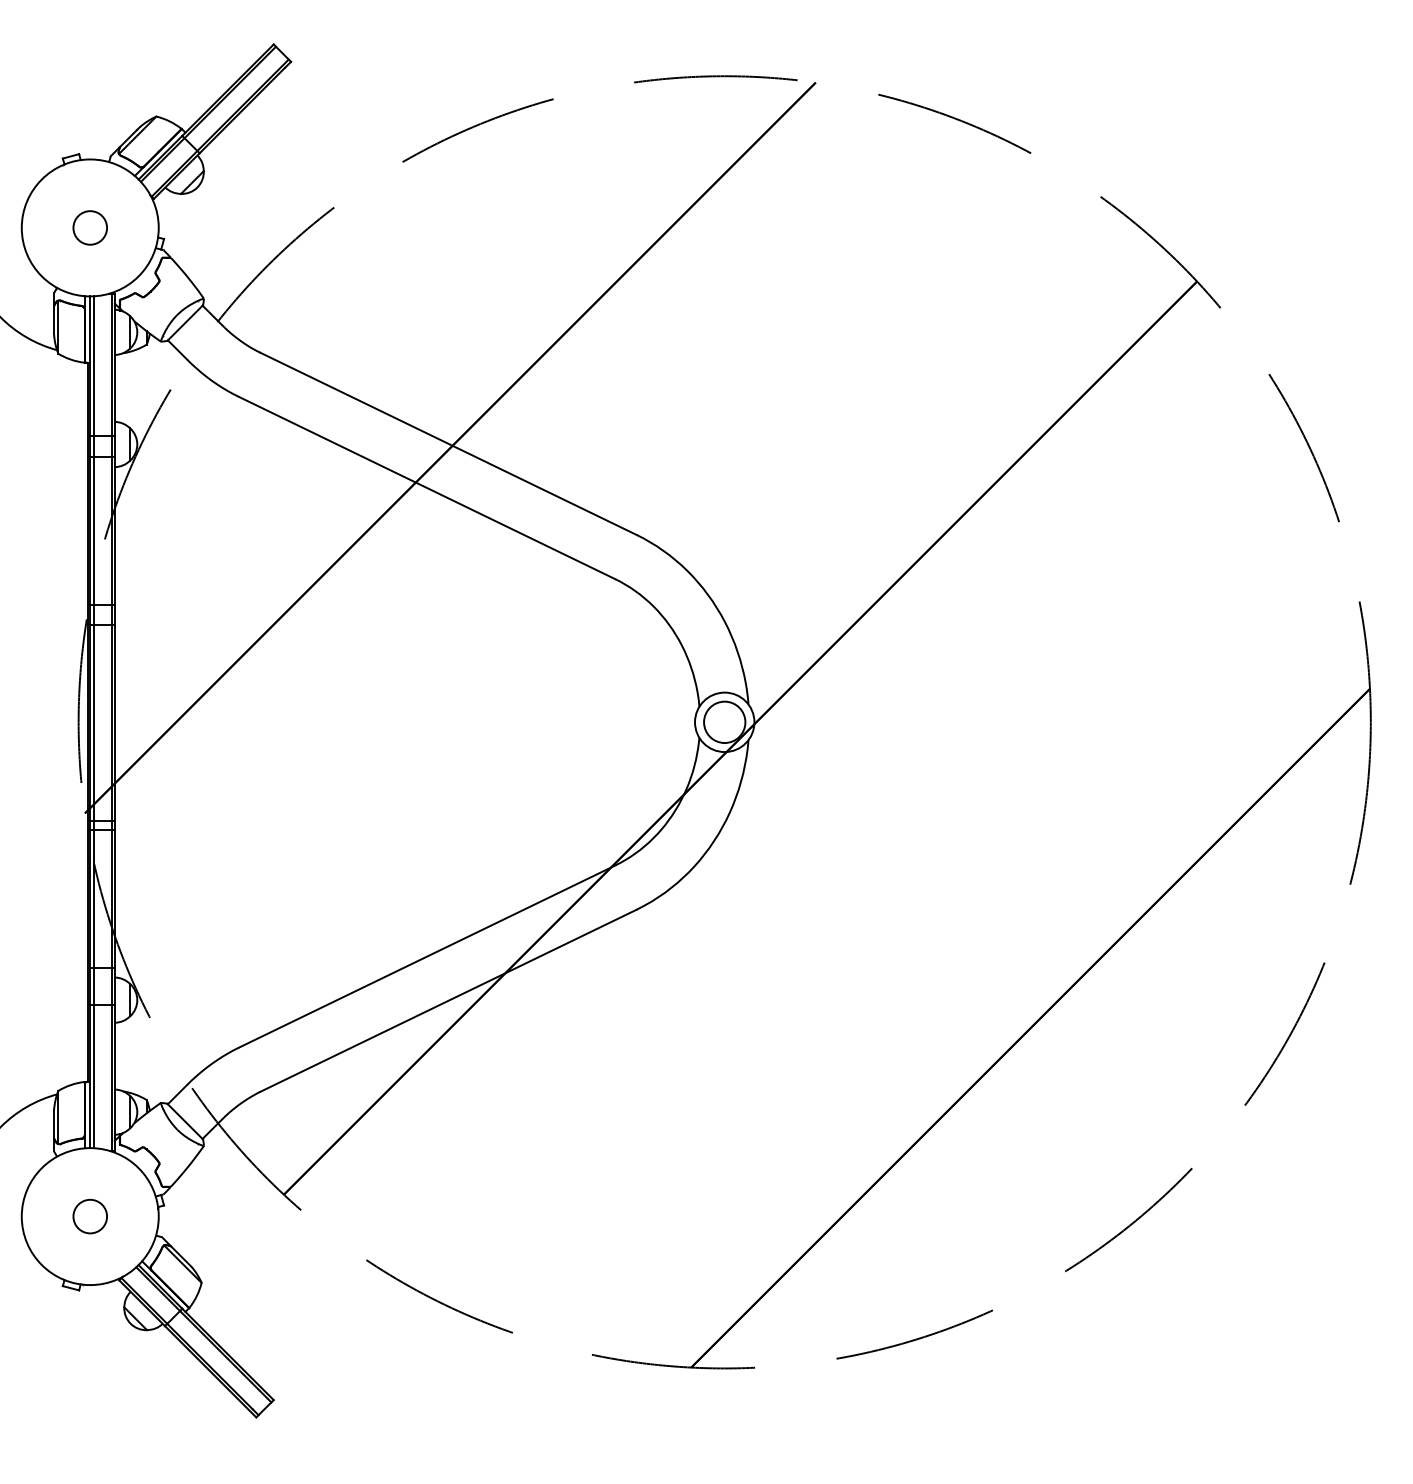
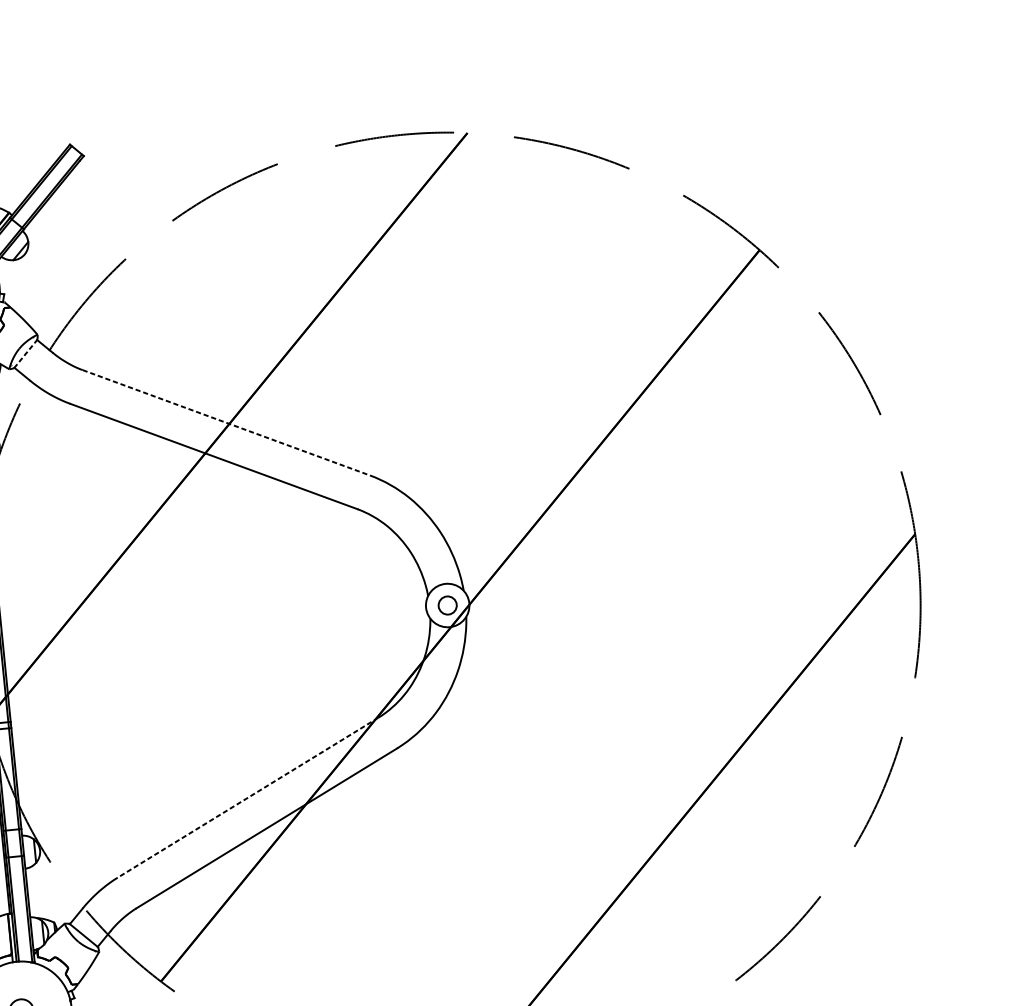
line: (185, 322) -> (25, 353), solid -> dashed
line: (449, 444) -> (227, 423), solid -> dashed
circle: (724, 722) -> (447, 605), size x0.6
line: (427, 956) -> (248, 797), solid -> dashed

